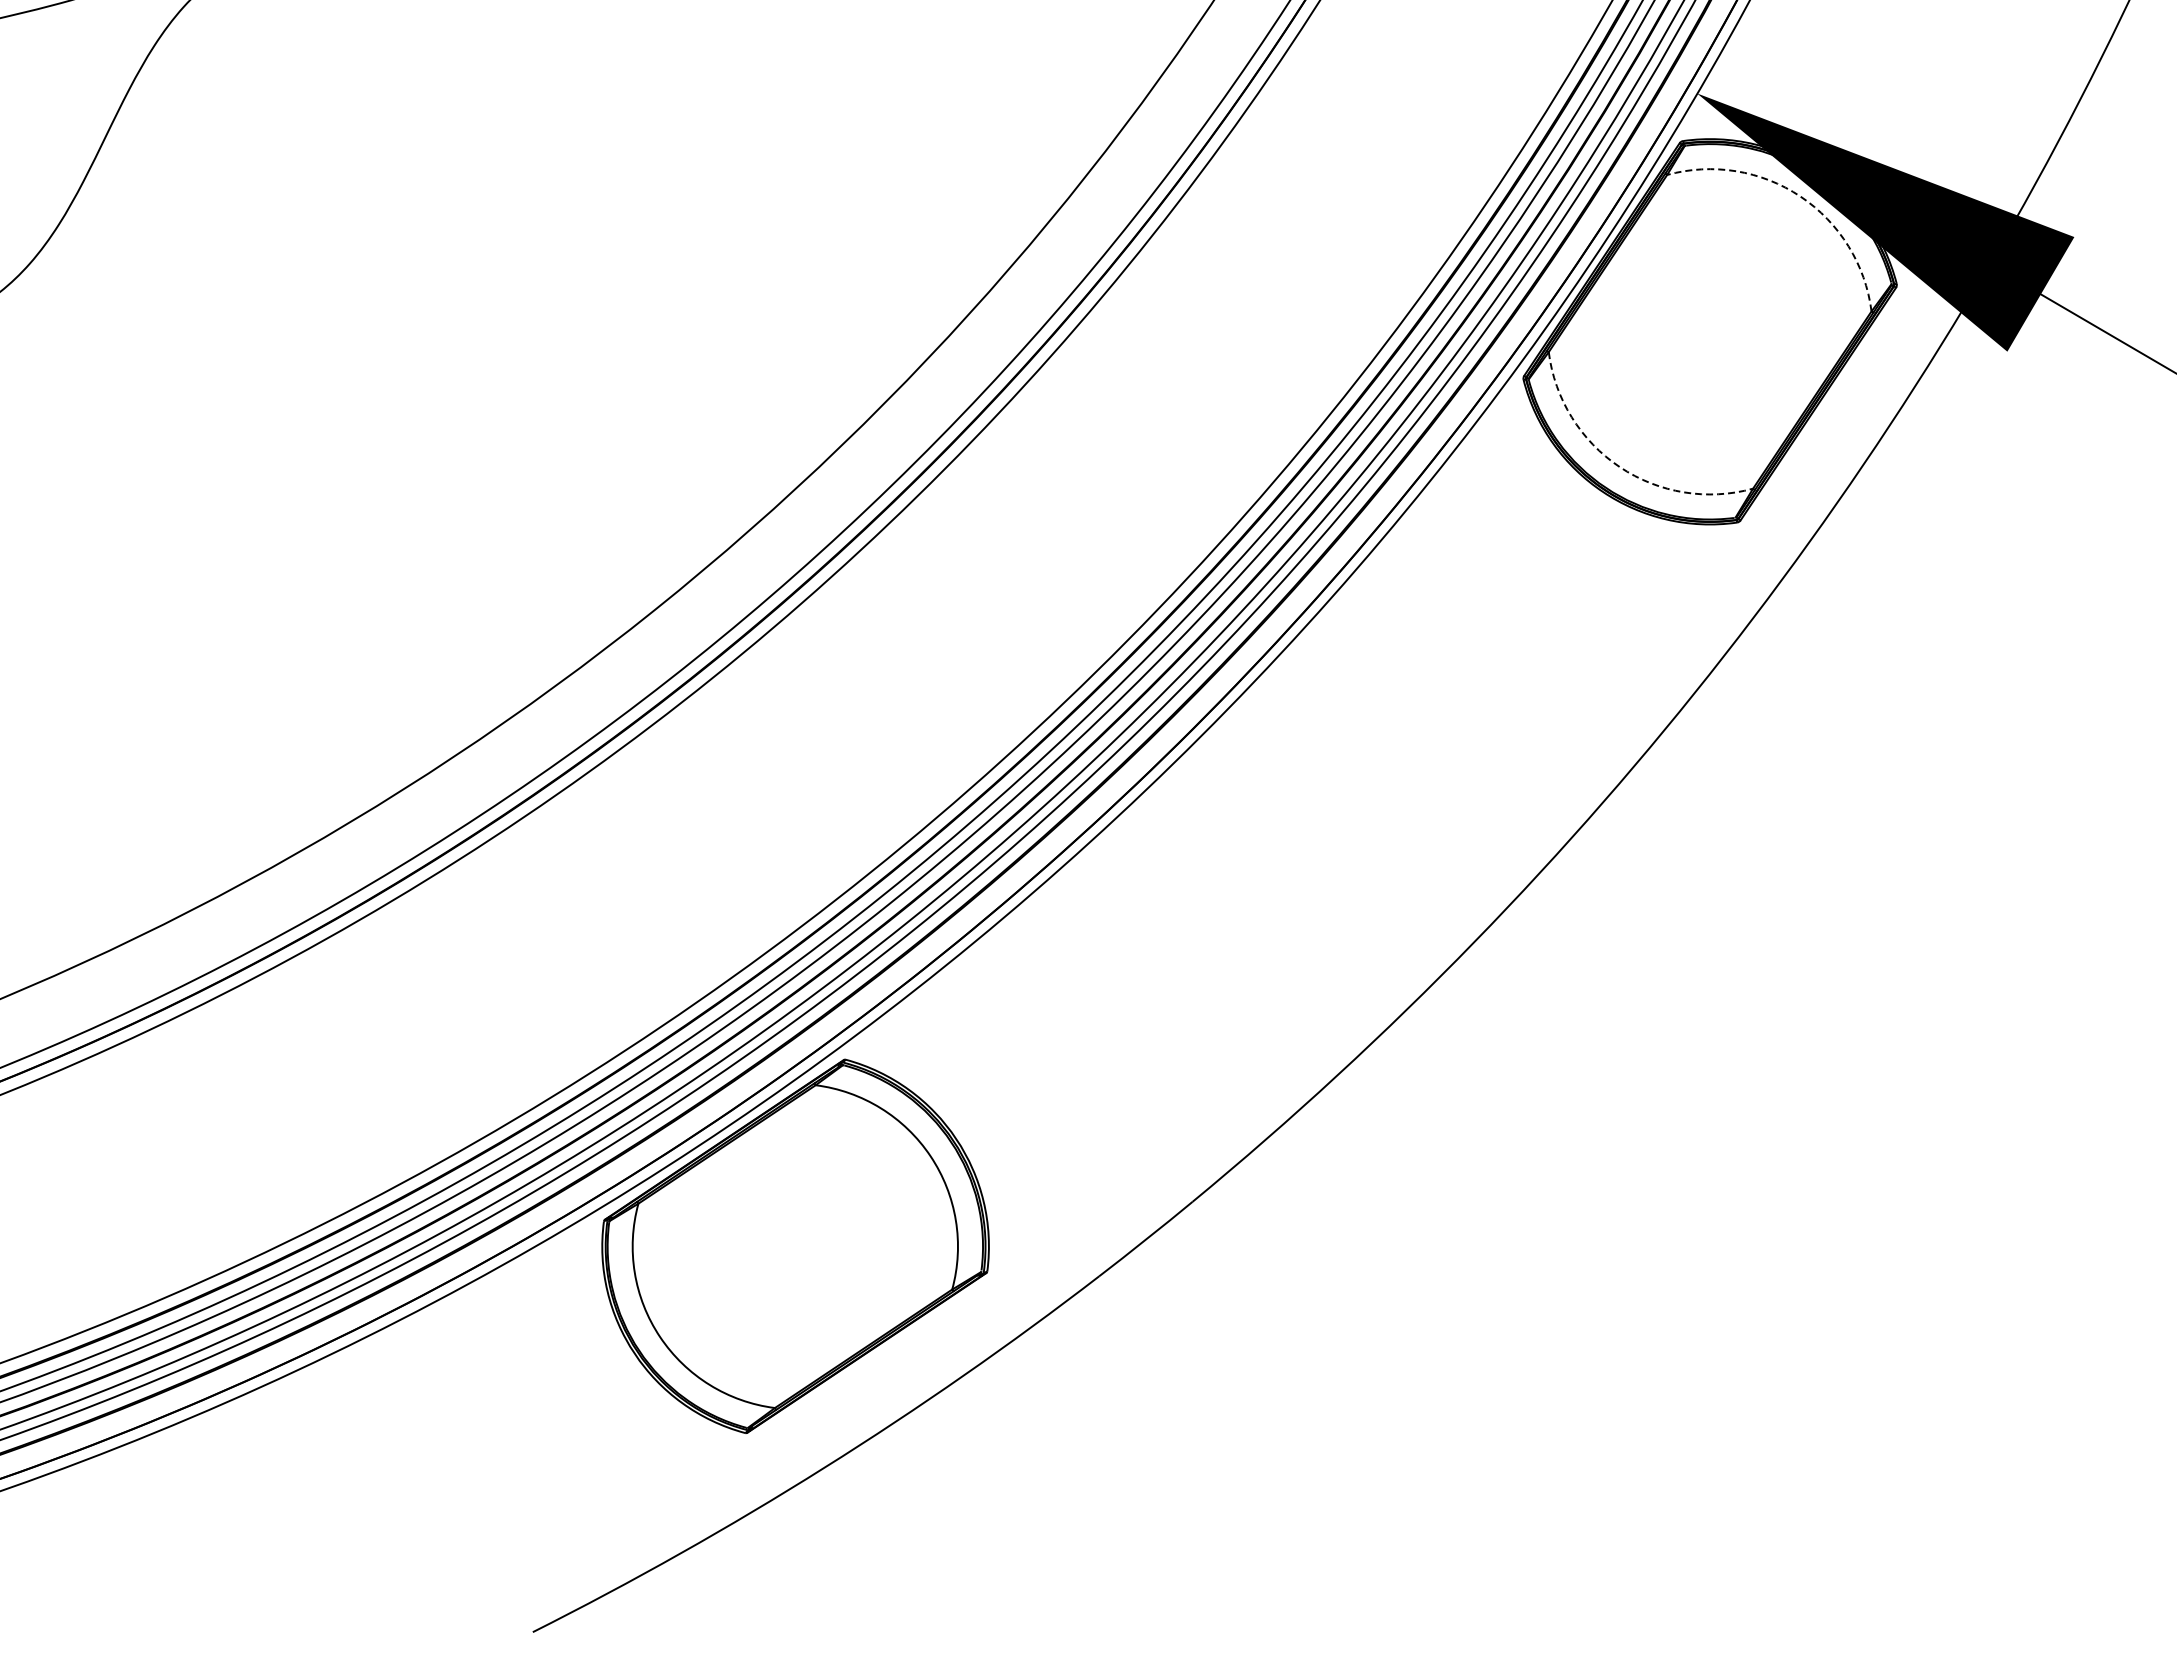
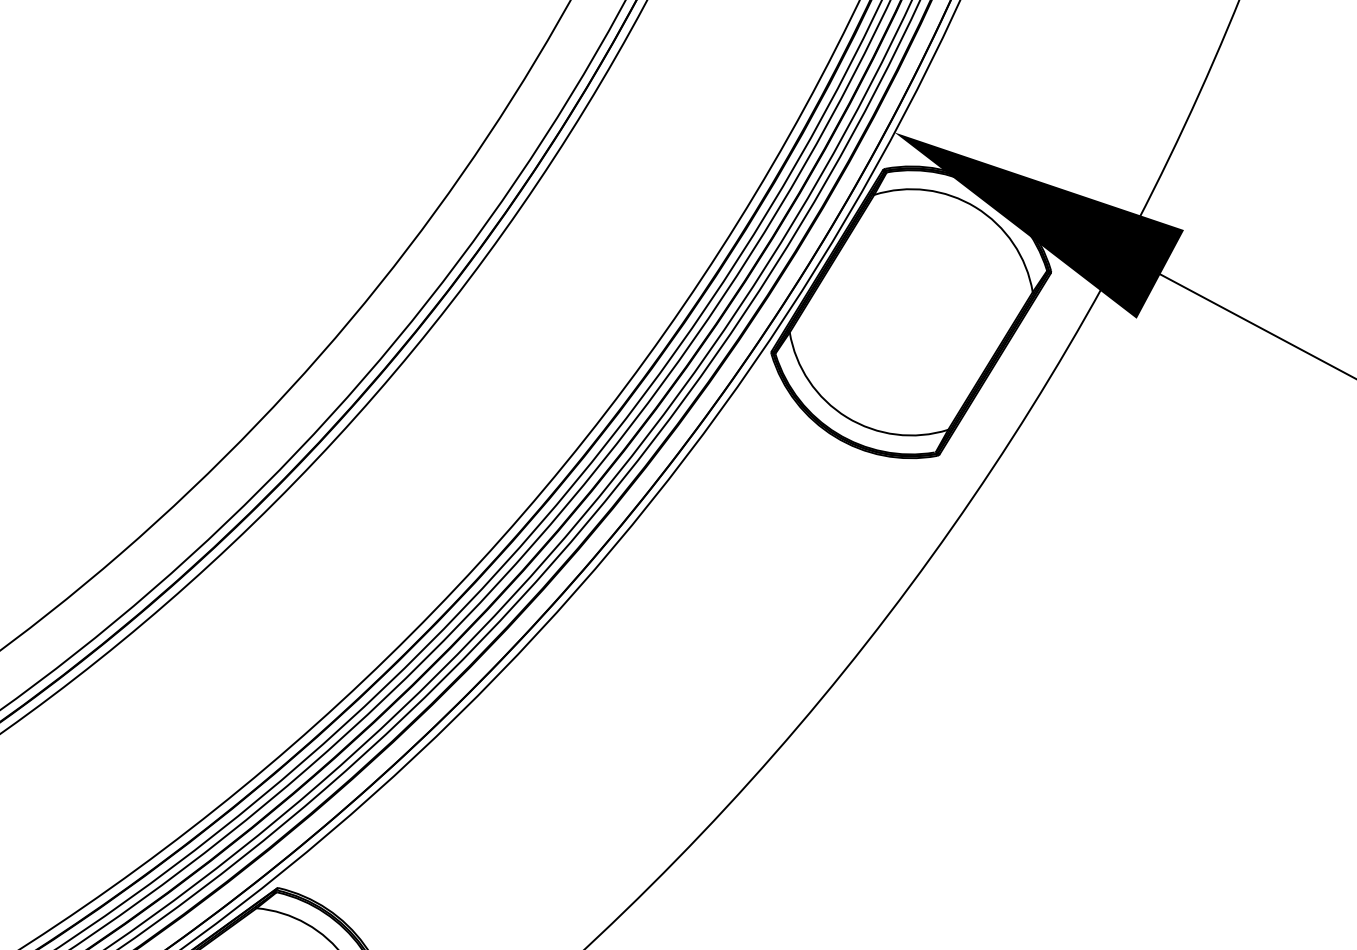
arc: (1800, 196) -> (975, 207), dashed -> solid
arc: (1619, 467) -> (846, 417), dashed -> solid

